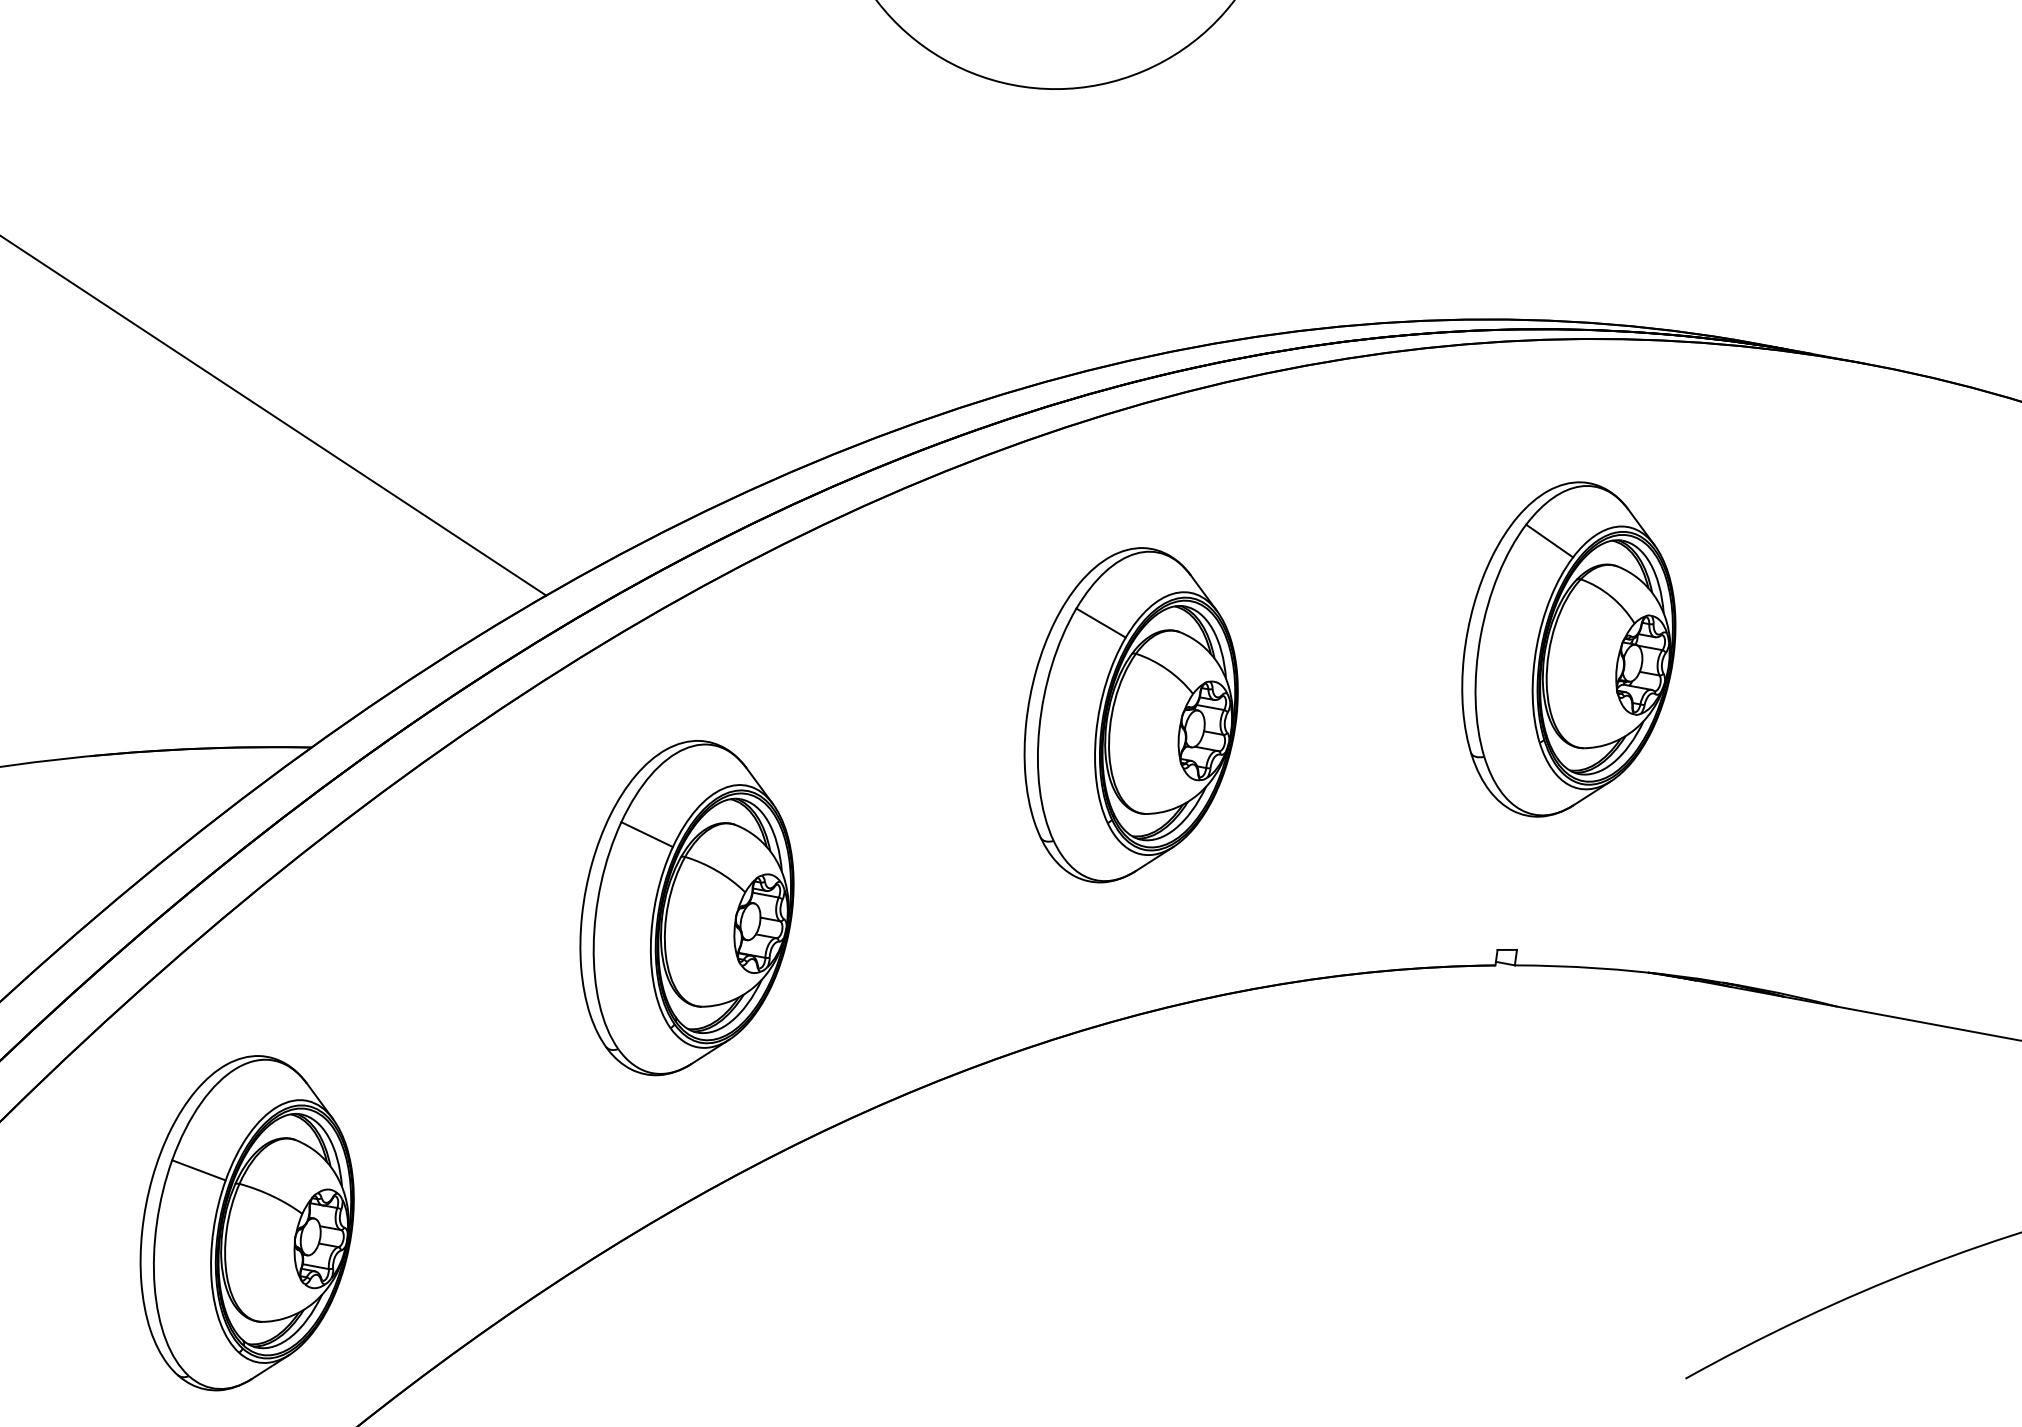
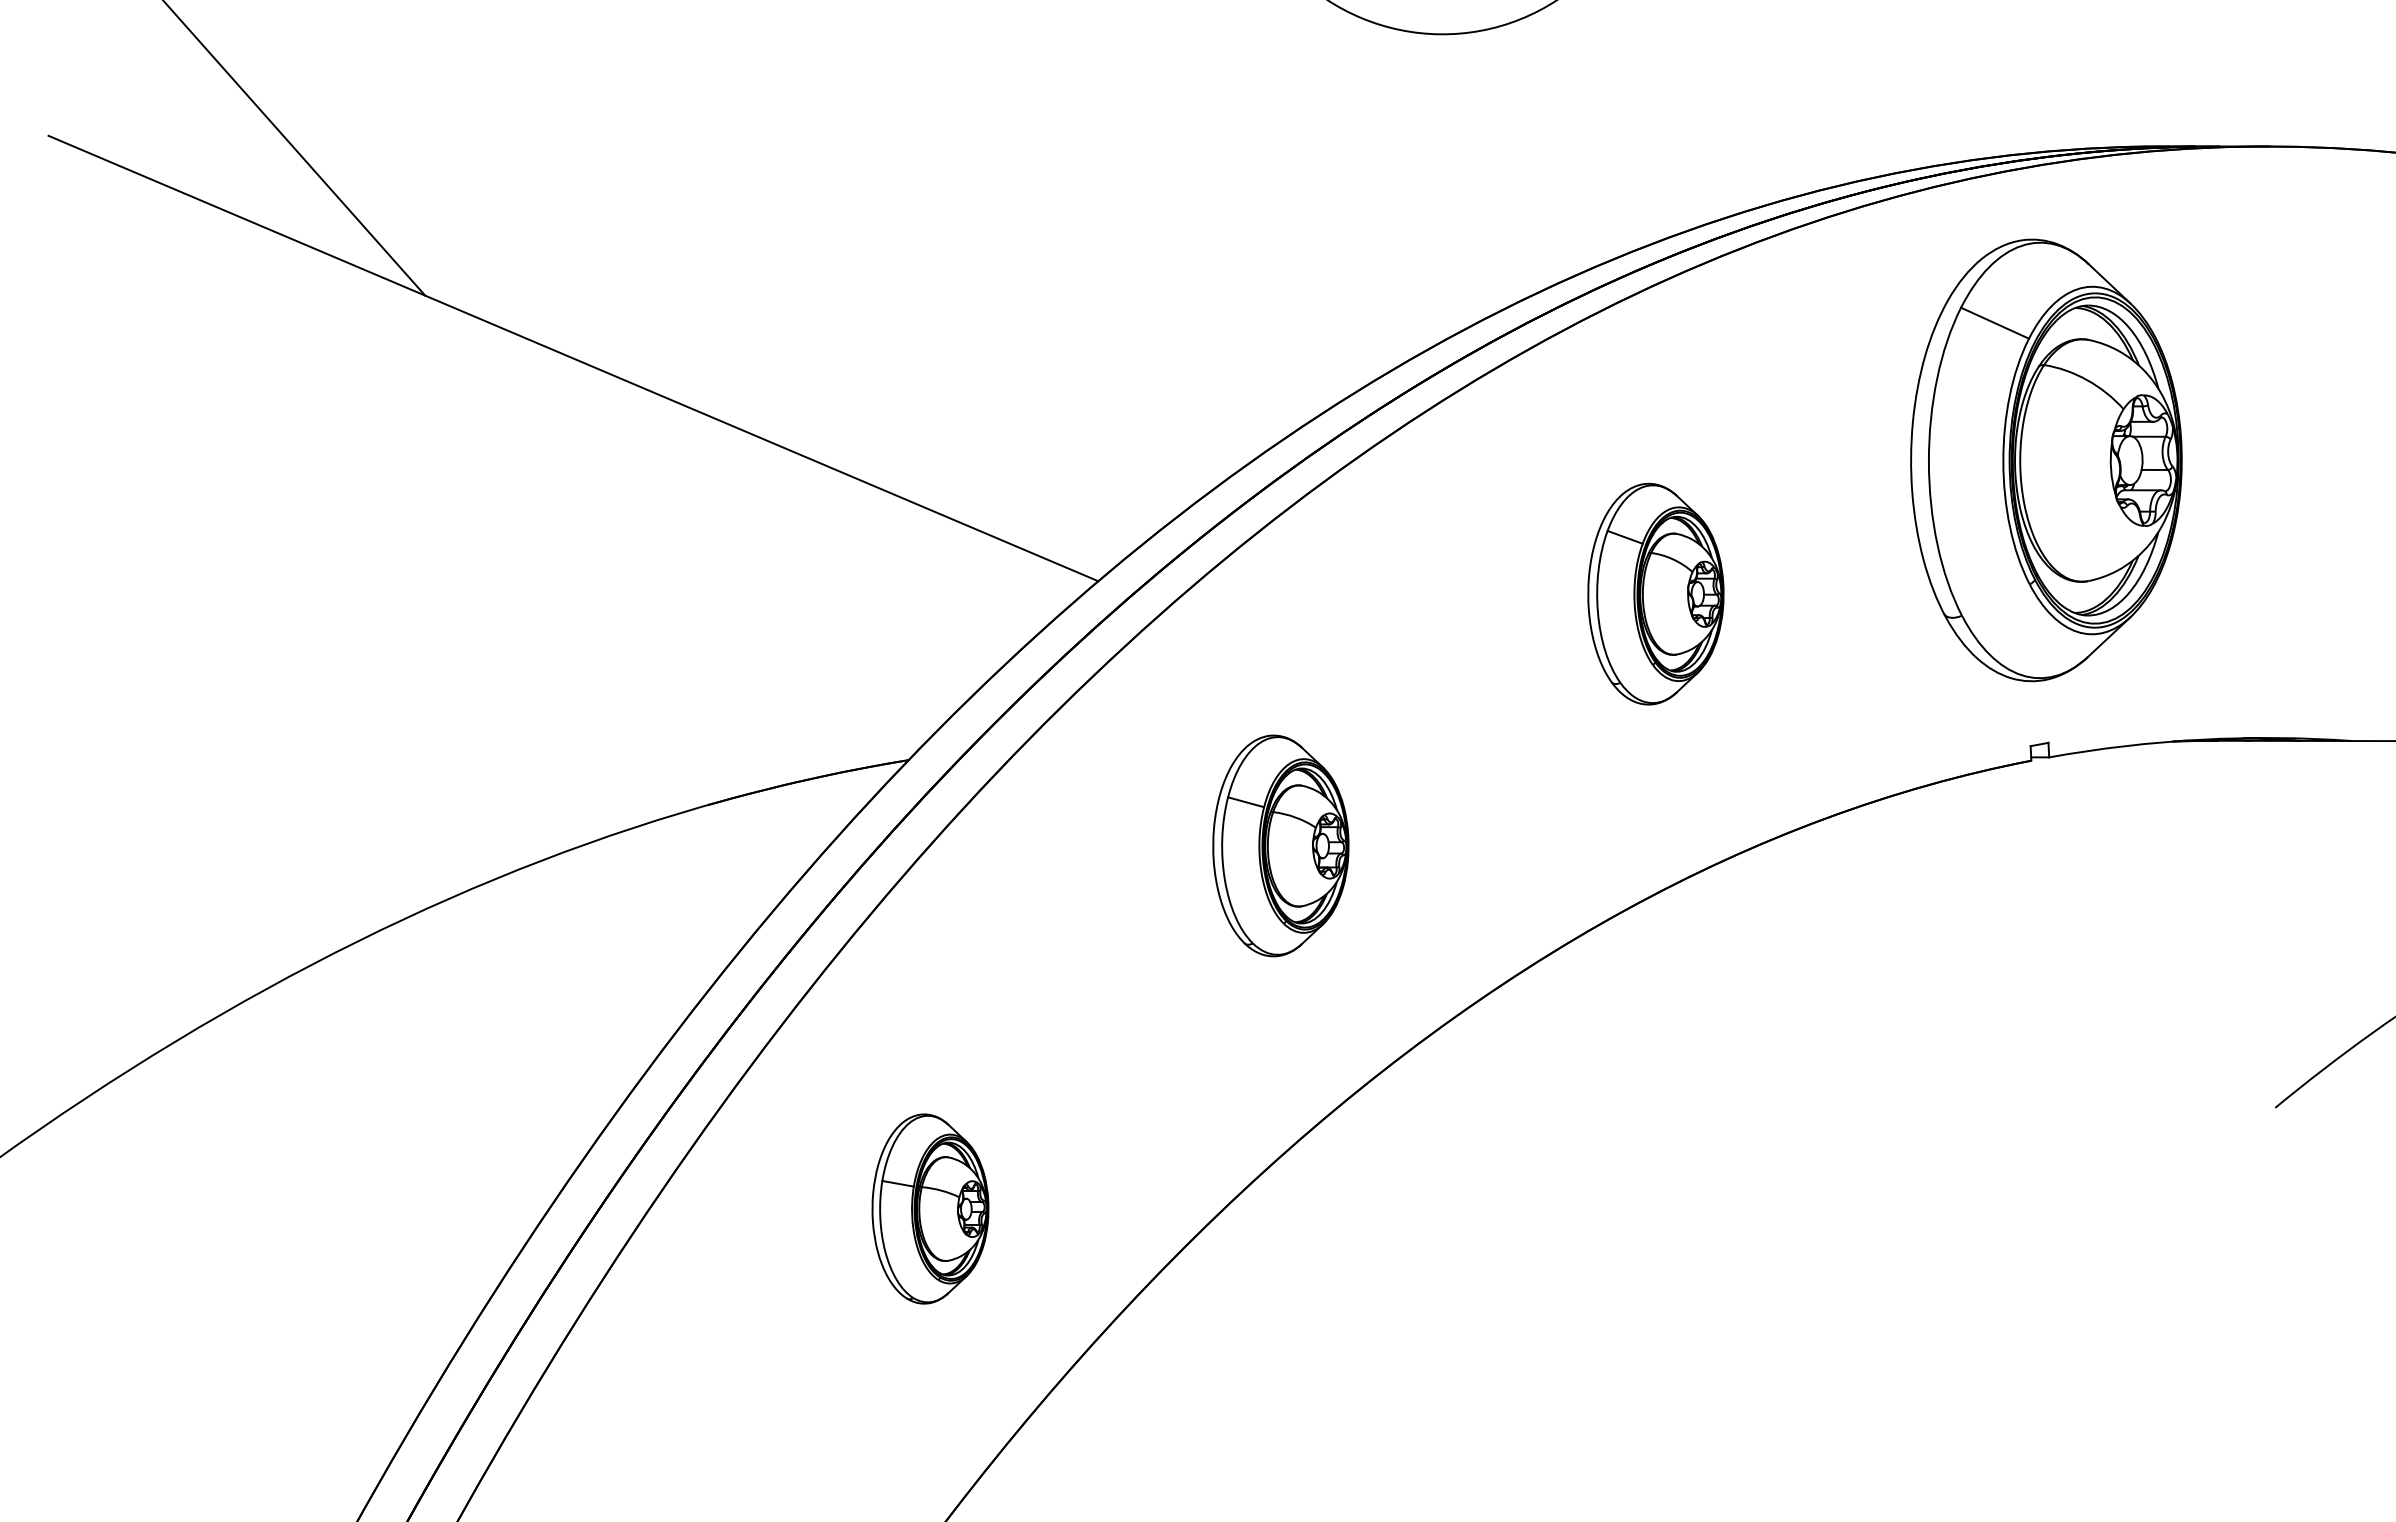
part: (1568, 650) -> (2045, 459), size x1.4
part: (1131, 716) -> (1655, 593), size x0.7
part: (687, 909) -> (1280, 845), size x0.7
part: (247, 1224) -> (930, 1208), size x0.6

